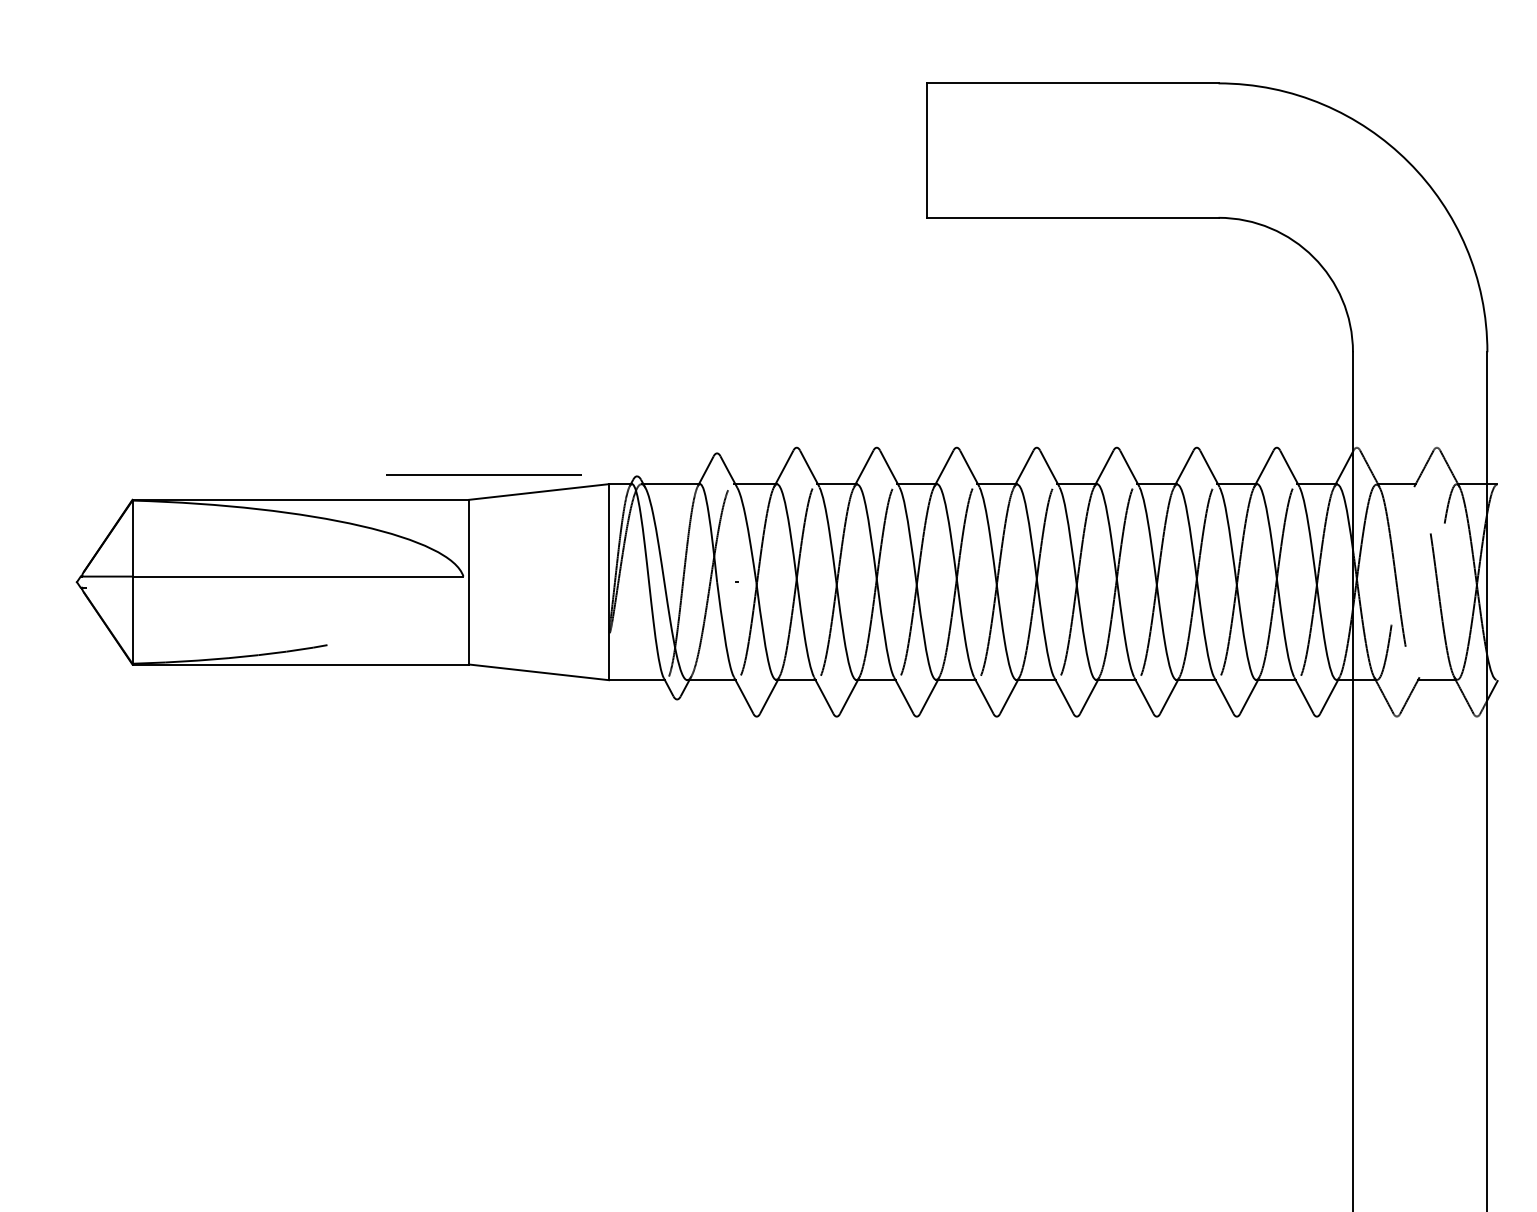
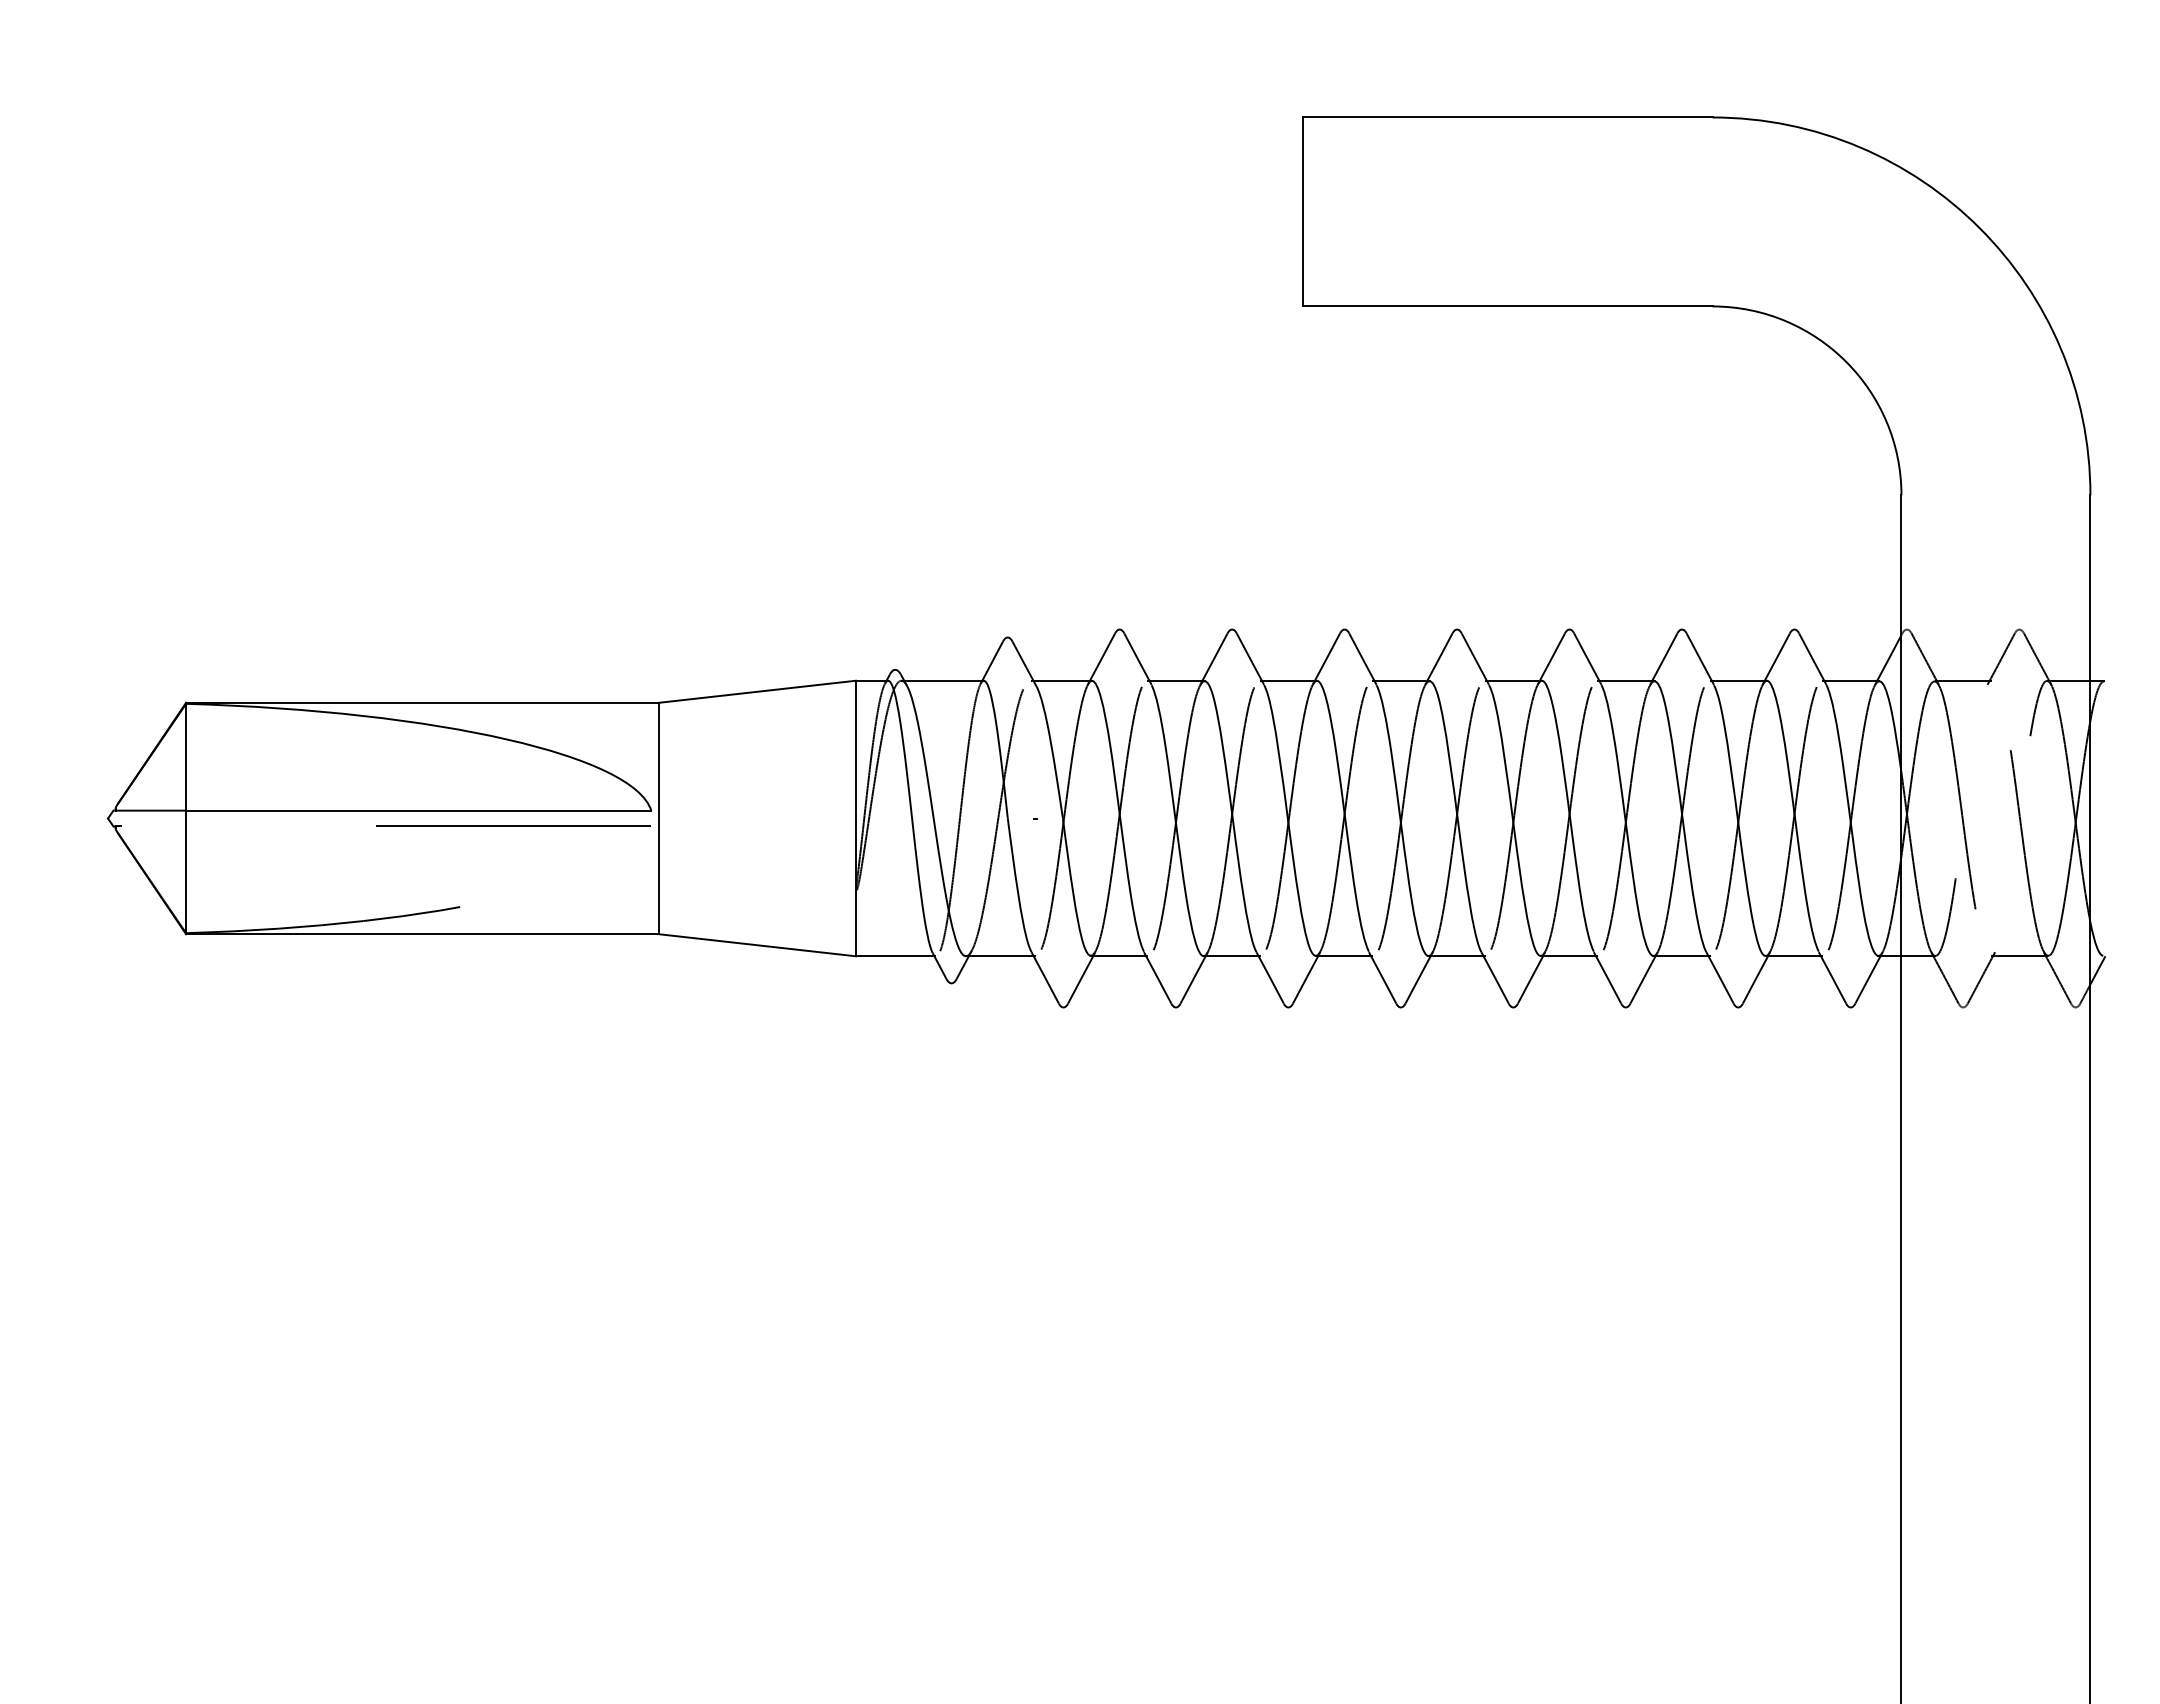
line: (483, 474) -> (513, 825), moved

